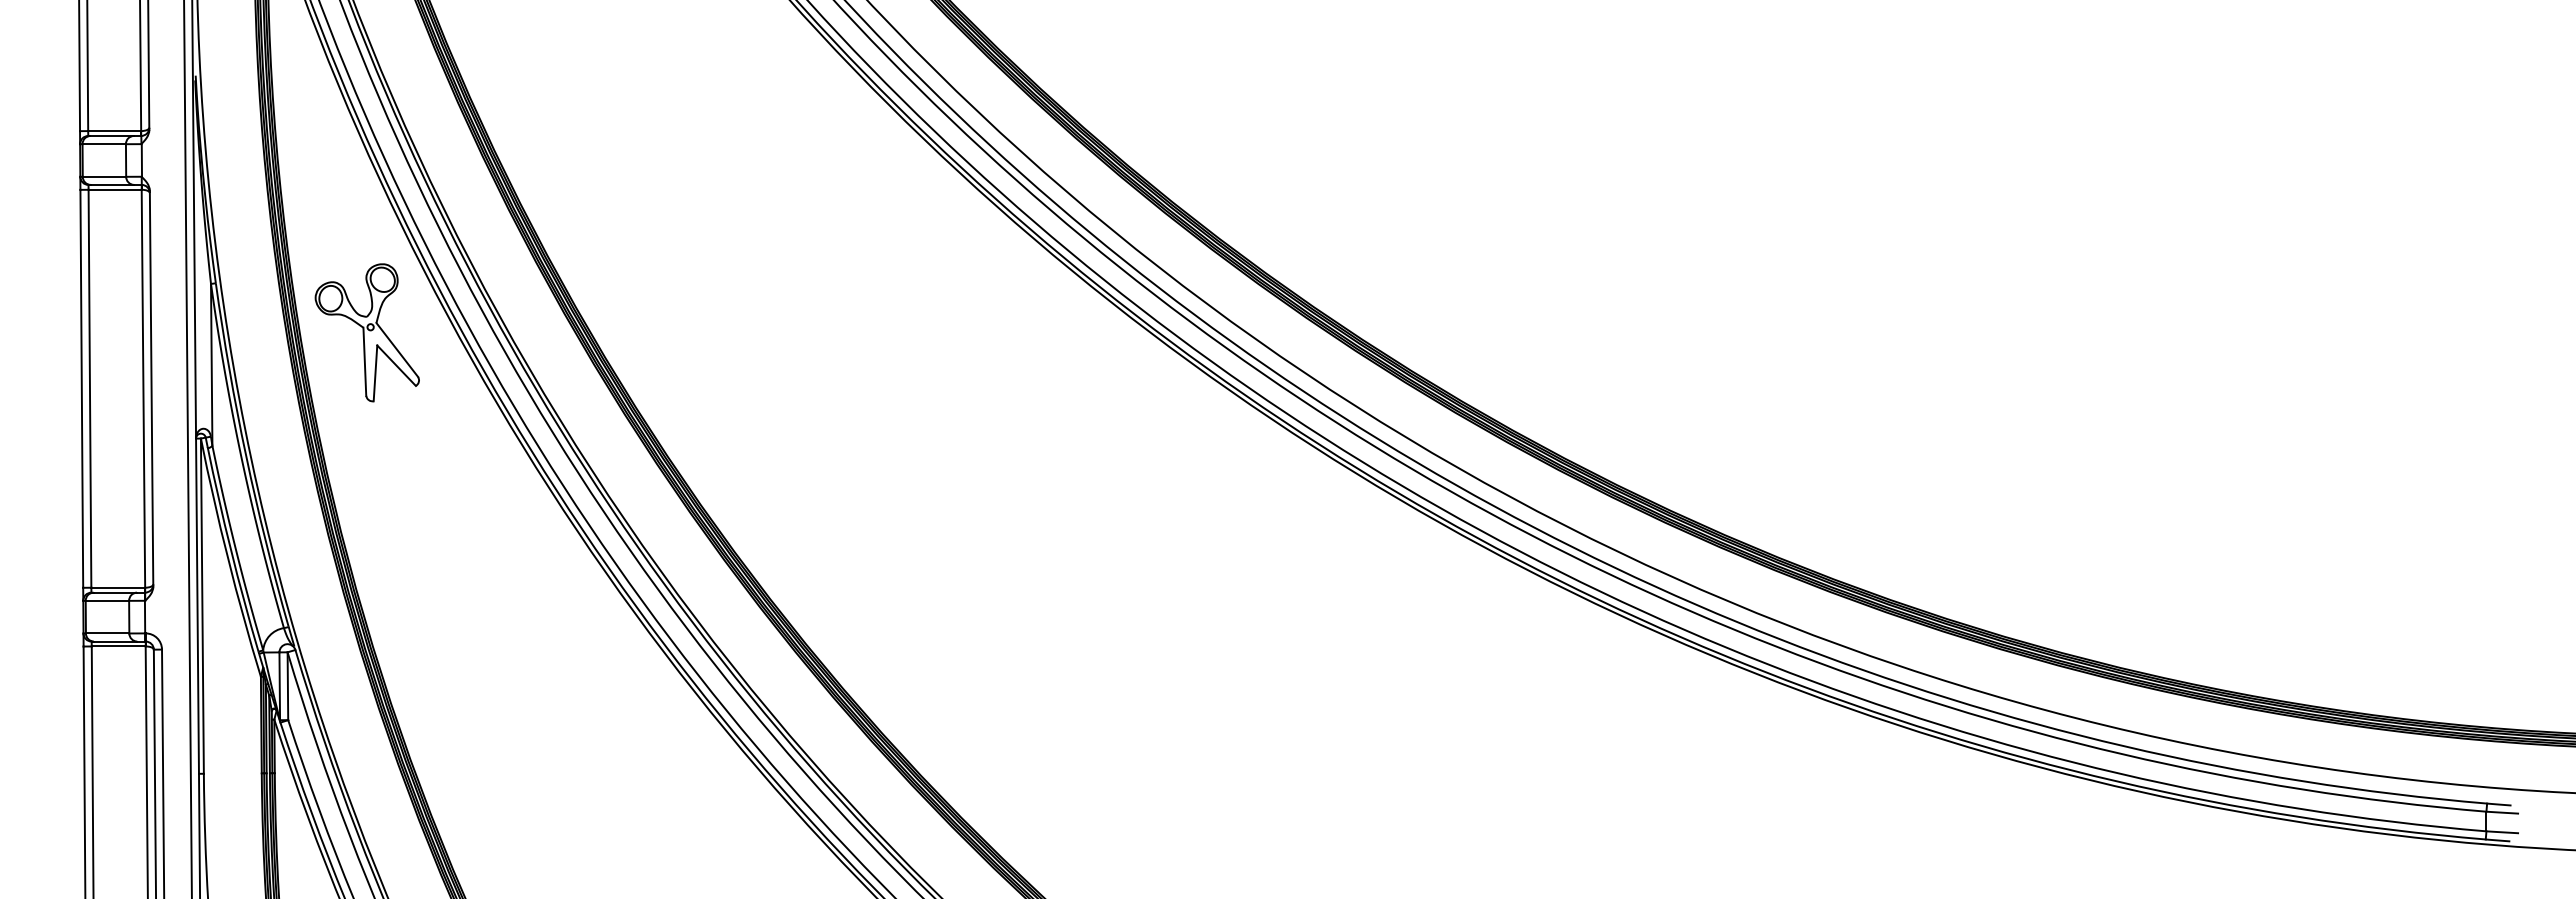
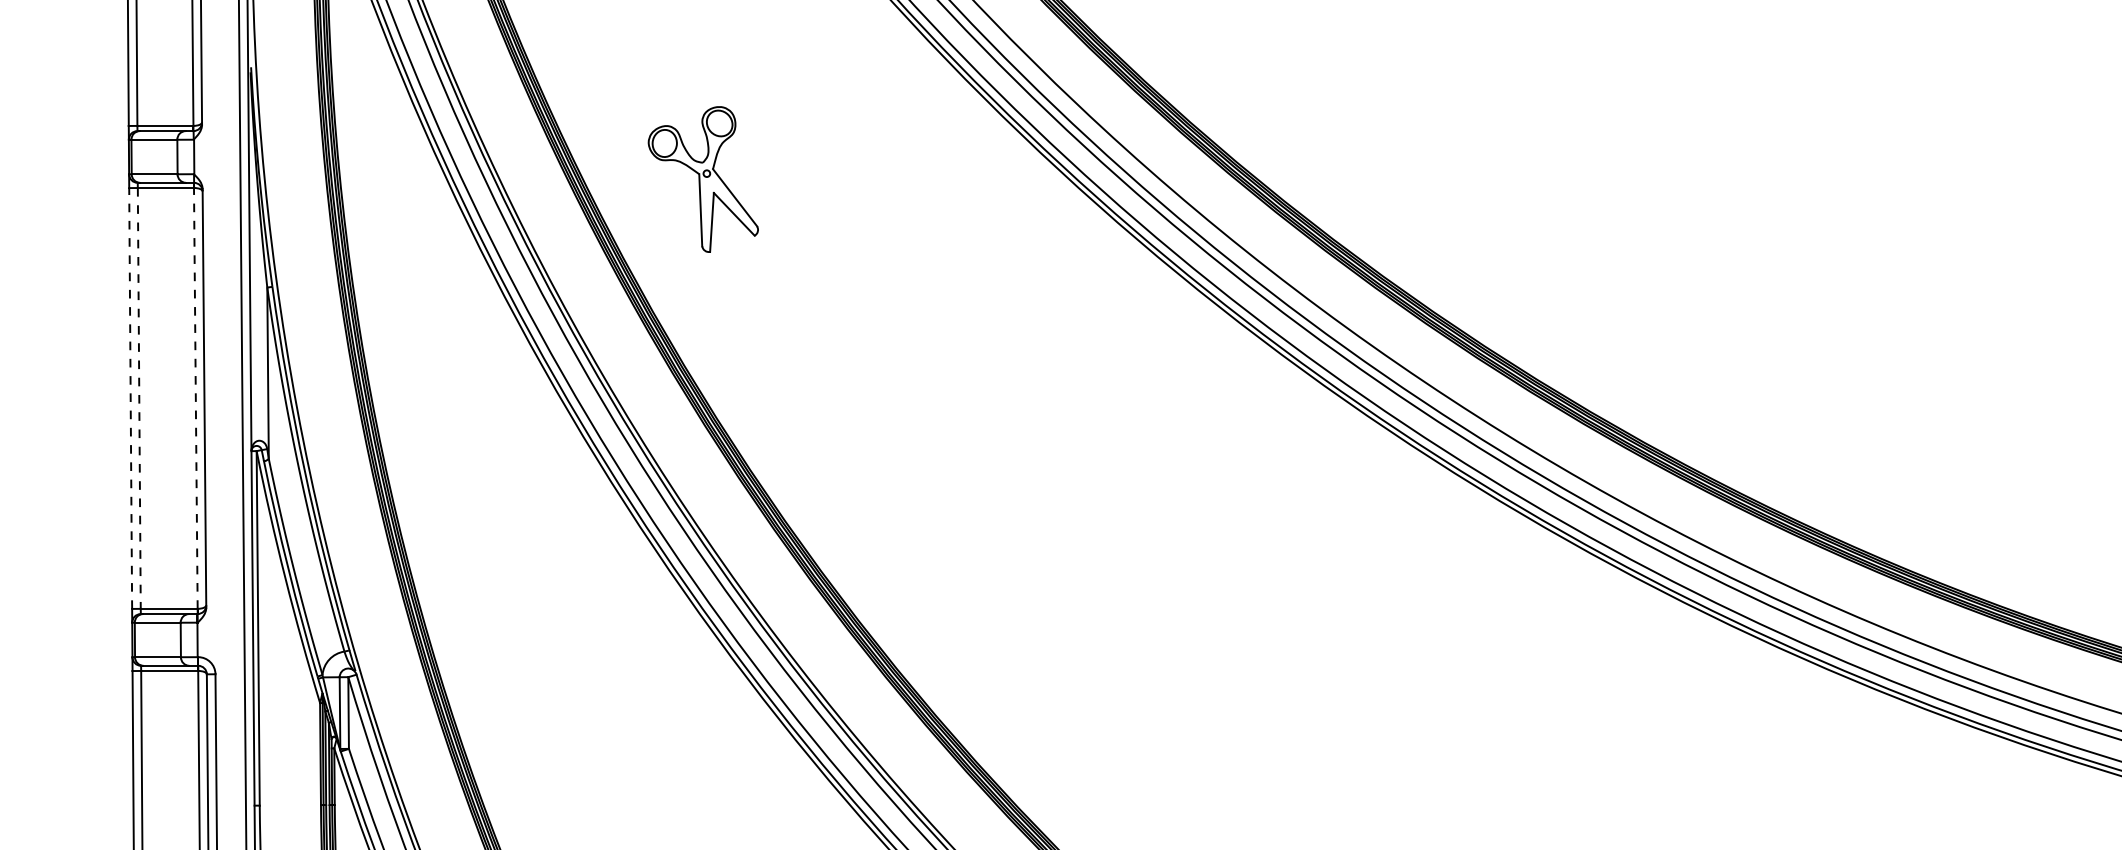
part: (366, 332) -> (702, 179), moved
line: (81, 388) -> (130, 398), solid -> dashed
line: (89, 388) -> (138, 398), solid -> dashed
line: (143, 388) -> (195, 398), solid -> dashed

